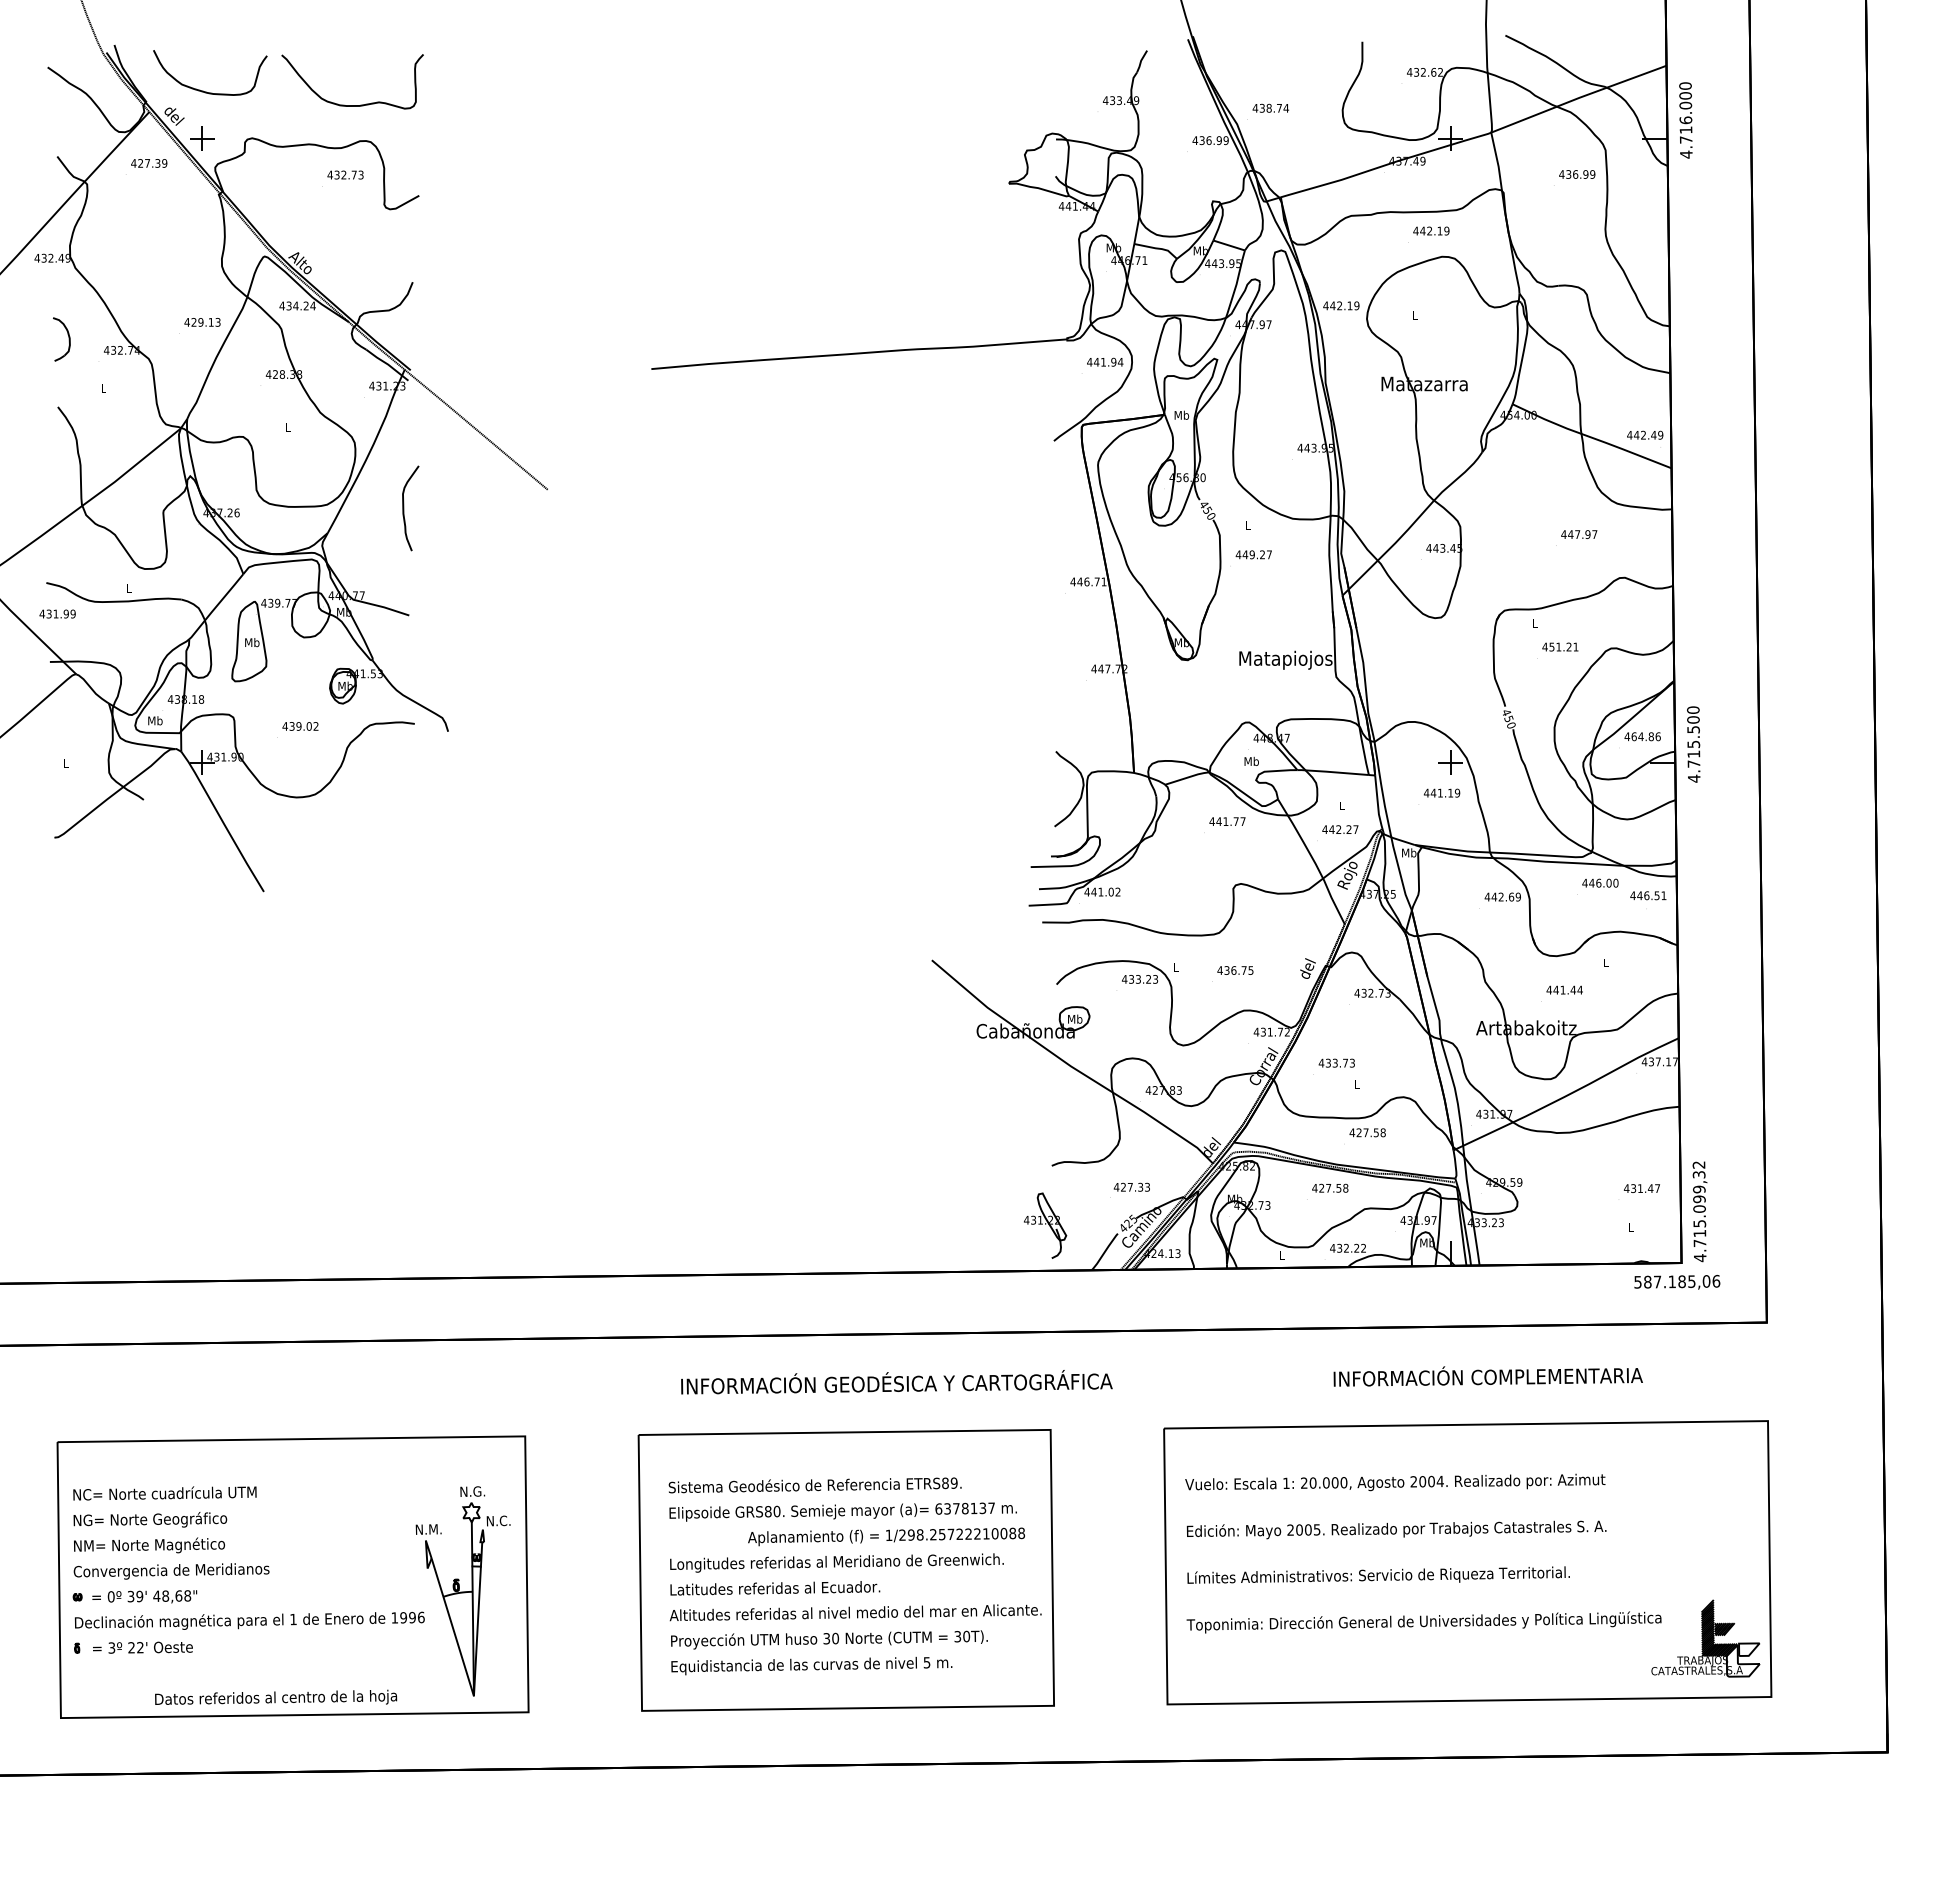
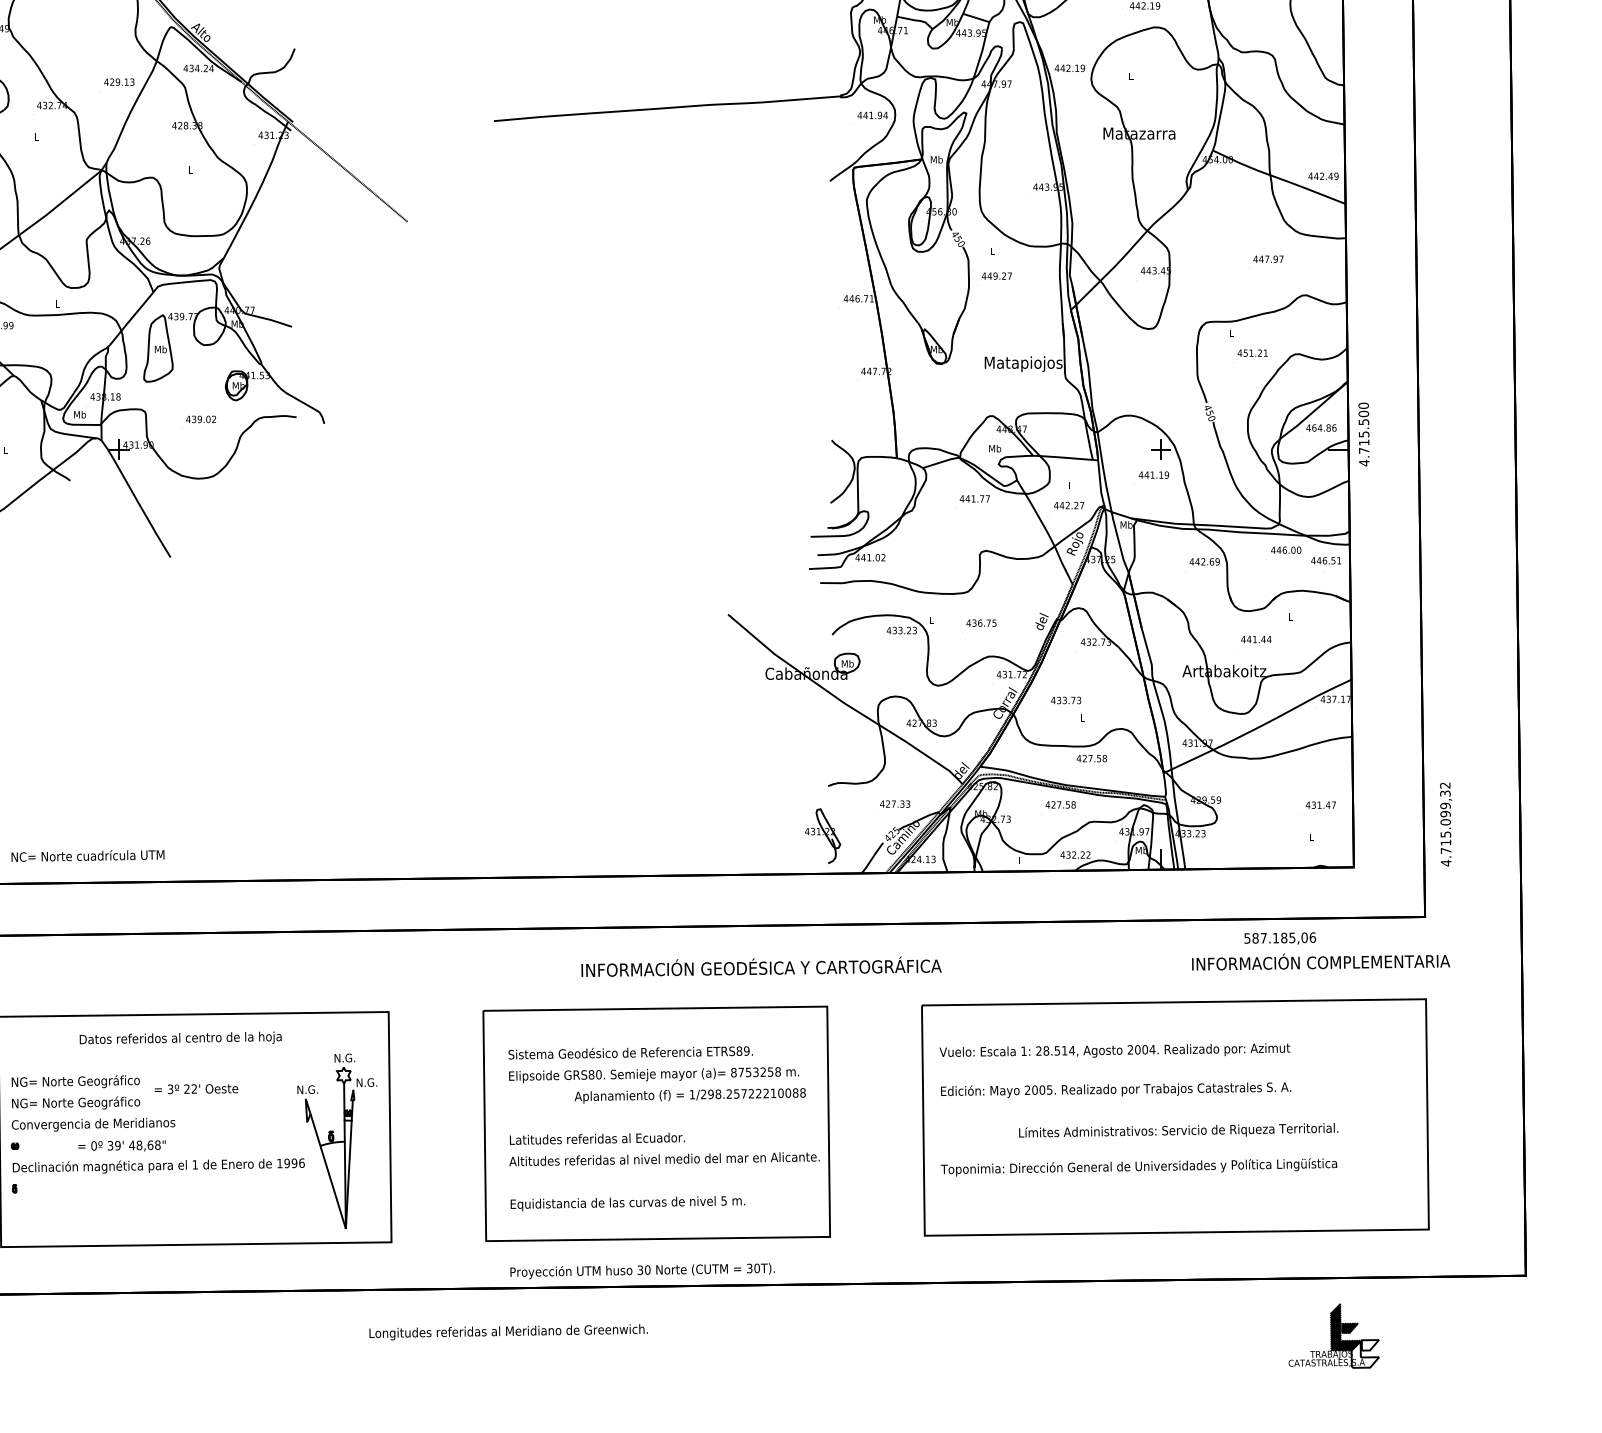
curve: (404, 508) -> (287, 237), removed
text: (1699, 1211) -> (1445, 824), moved
text: (1677, 1282) -> (1280, 938), moved
text: (1487, 1376) -> (1320, 962), moved
text: (896, 1382) -> (761, 967), moved
text: (1328, 1482) -> (1059, 1050), 20.000, -> 28.514,
text: (164, 1493) -> (87, 856), moved
text: (965, 1508) -> (756, 1072), 6378137 -> 8753258
text: (507, 1520) -> (373, 1082), N.C. -> N.G.
text: (434, 1529) -> (312, 1089), N.M. -> N.G.
text: (155, 1545) -> (80, 1103), NM= Norte Magnético -> NG= Norte Geográfico
text: (836, 1562) -> (508, 1331), moved
text: (1378, 1574) -> (1178, 1129), moved
text: (144, 1596) -> (121, 1145), moved
part: (1705, 1638) -> (1333, 1335), moved
text: (829, 1639) -> (642, 1270), moved
text: (142, 1647) -> (196, 1088), moved
text: (276, 1696) -> (181, 1037), moved

